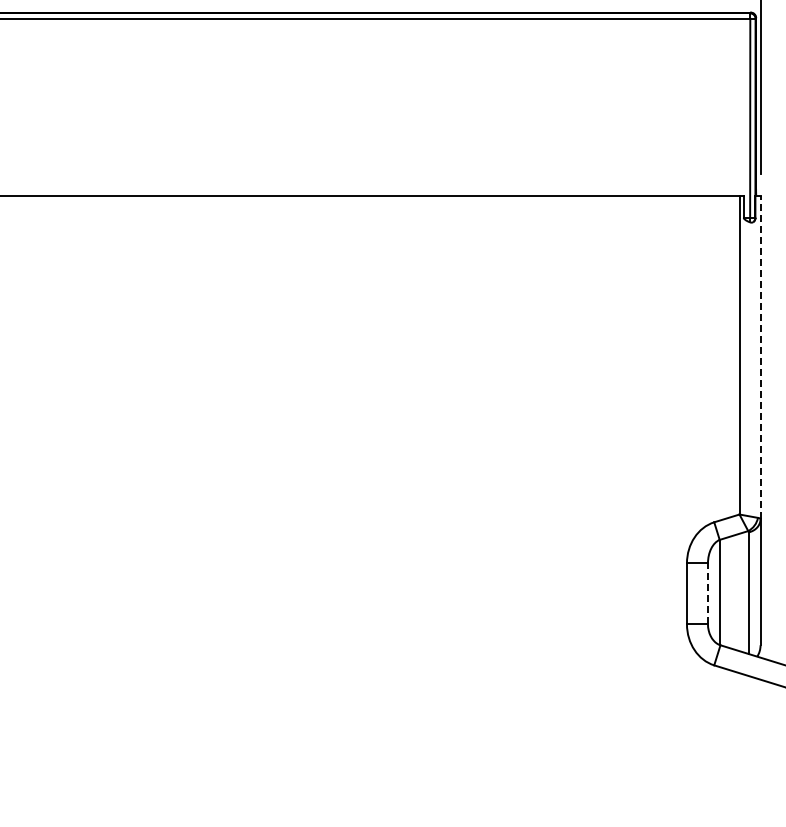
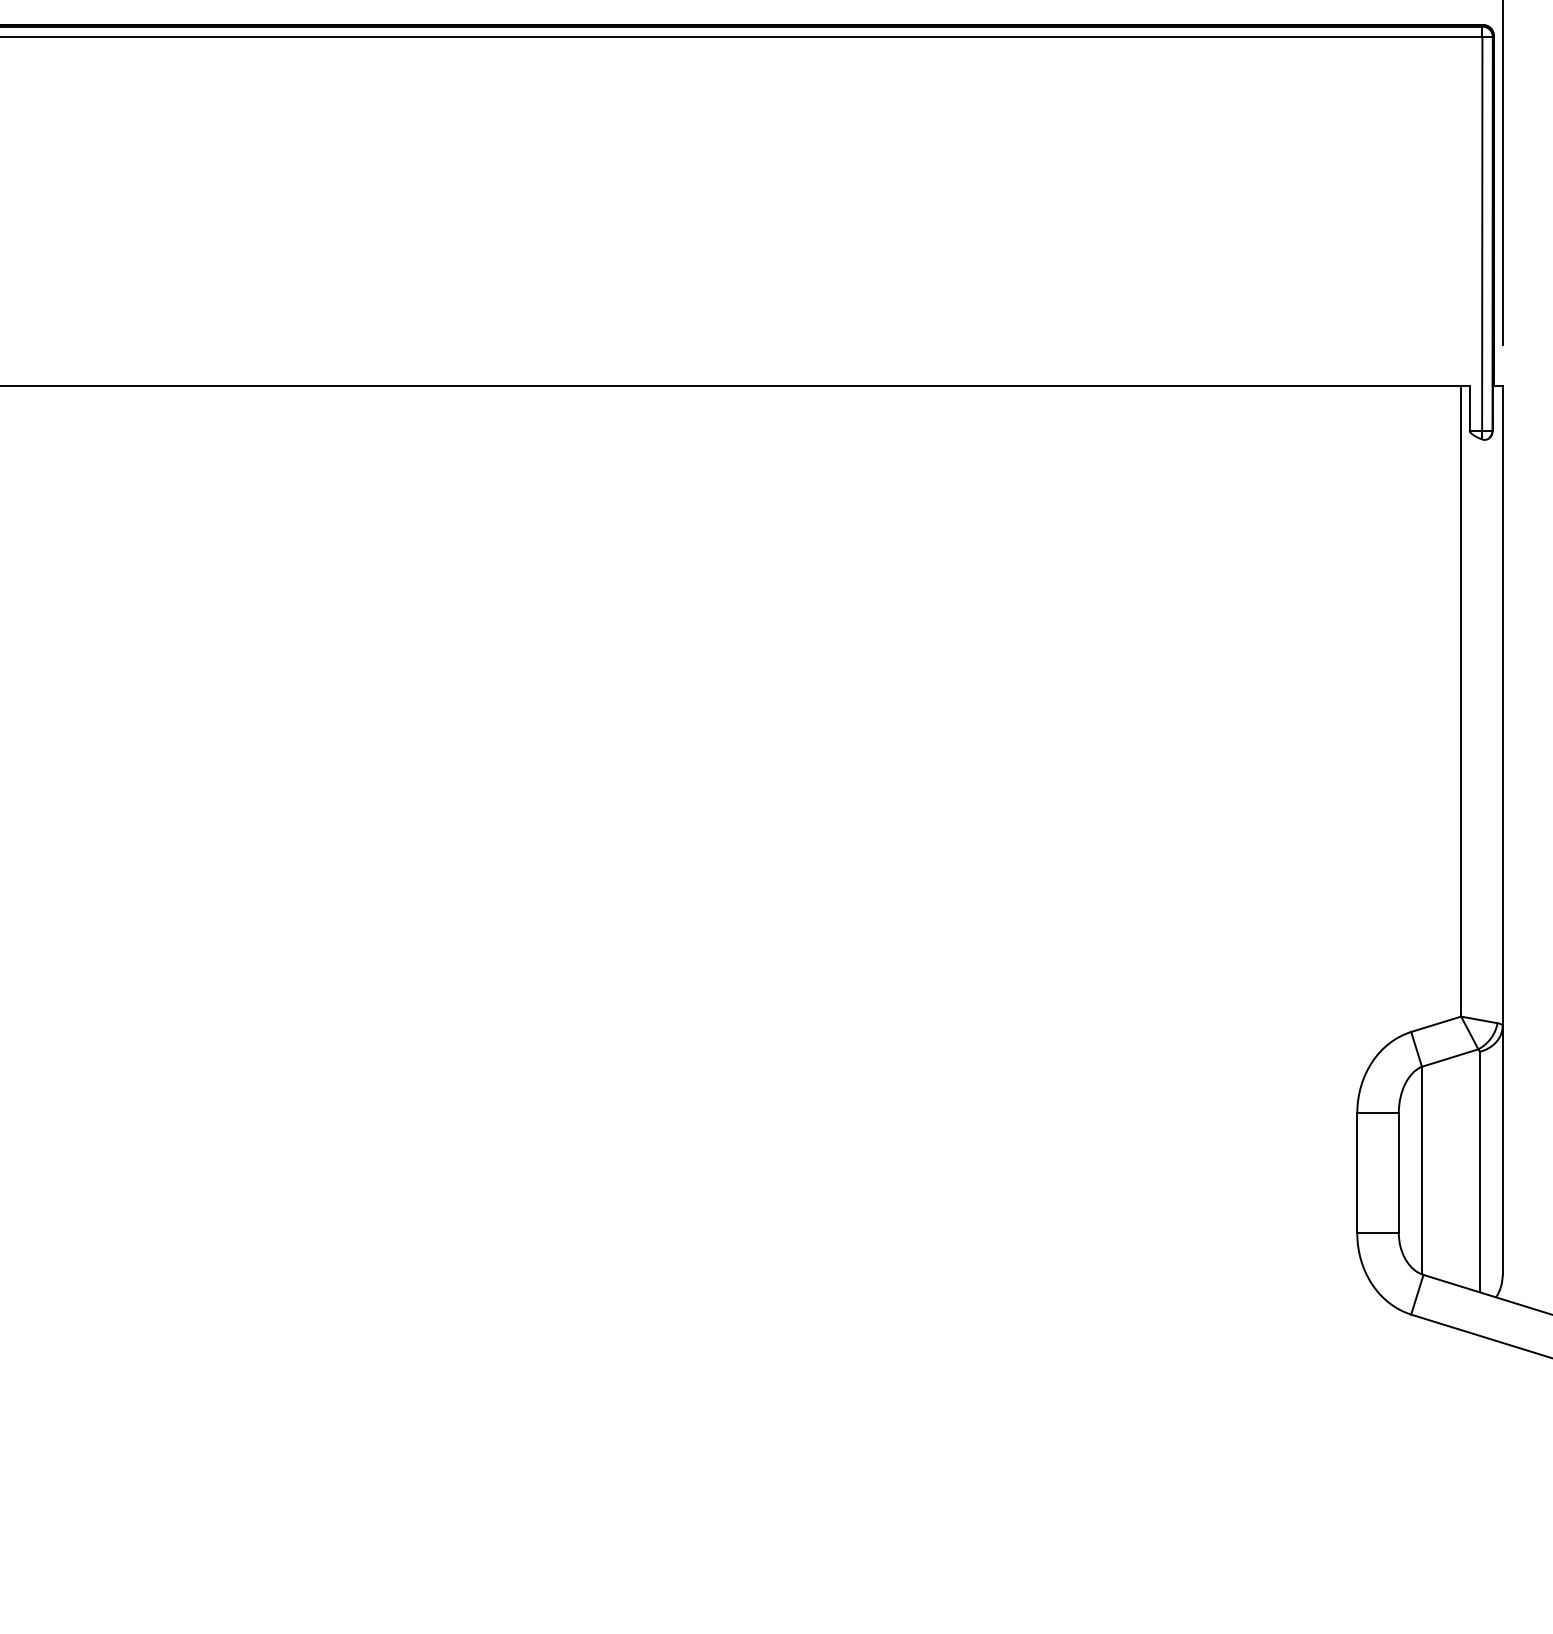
line: (760, 357) -> (1502, 706), dashed -> solid
line: (707, 593) -> (1397, 1172), dashed -> solid

